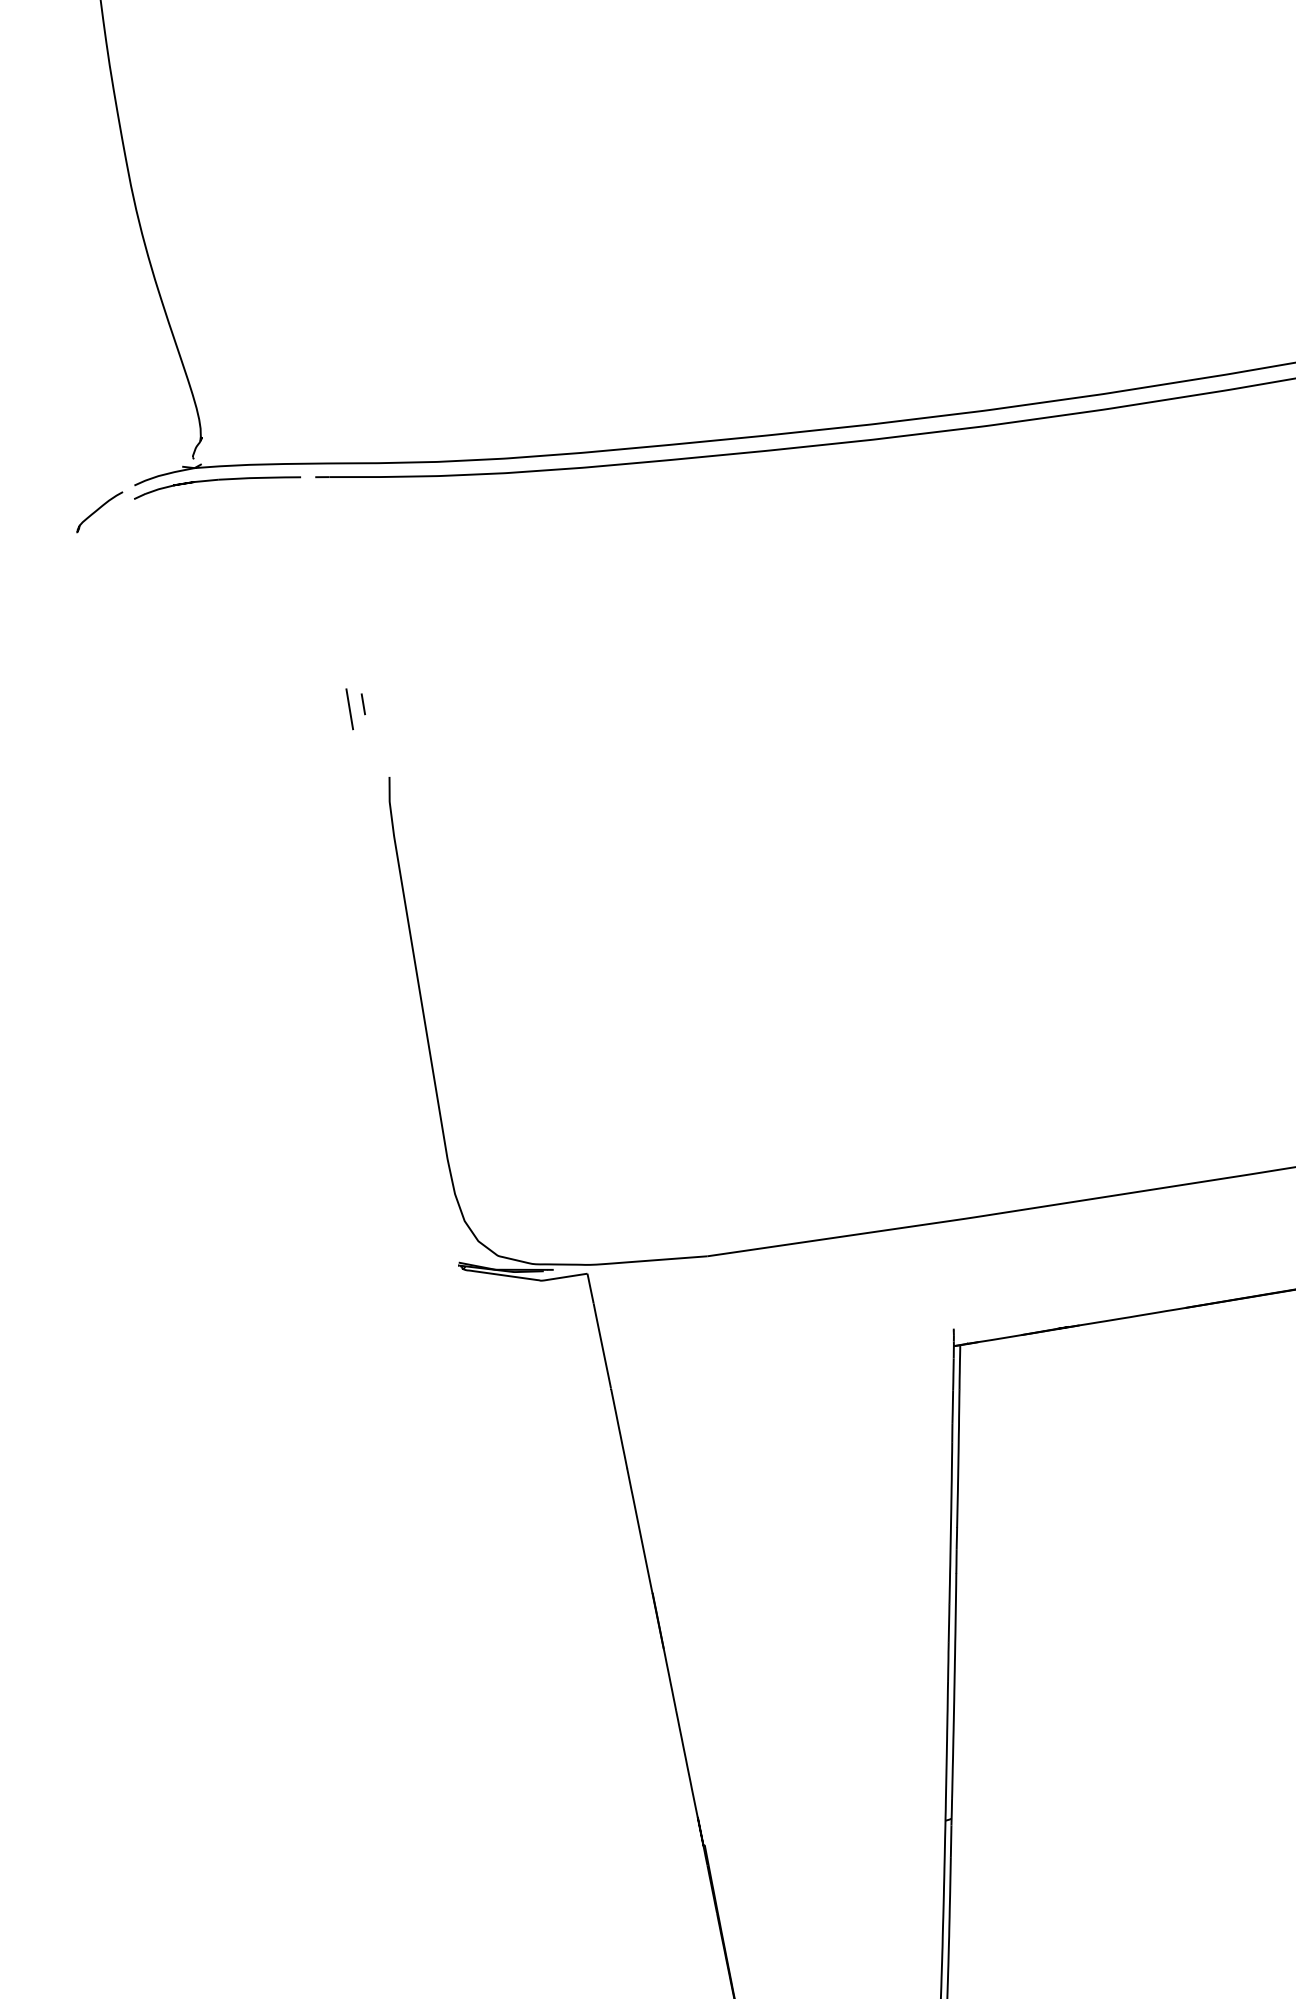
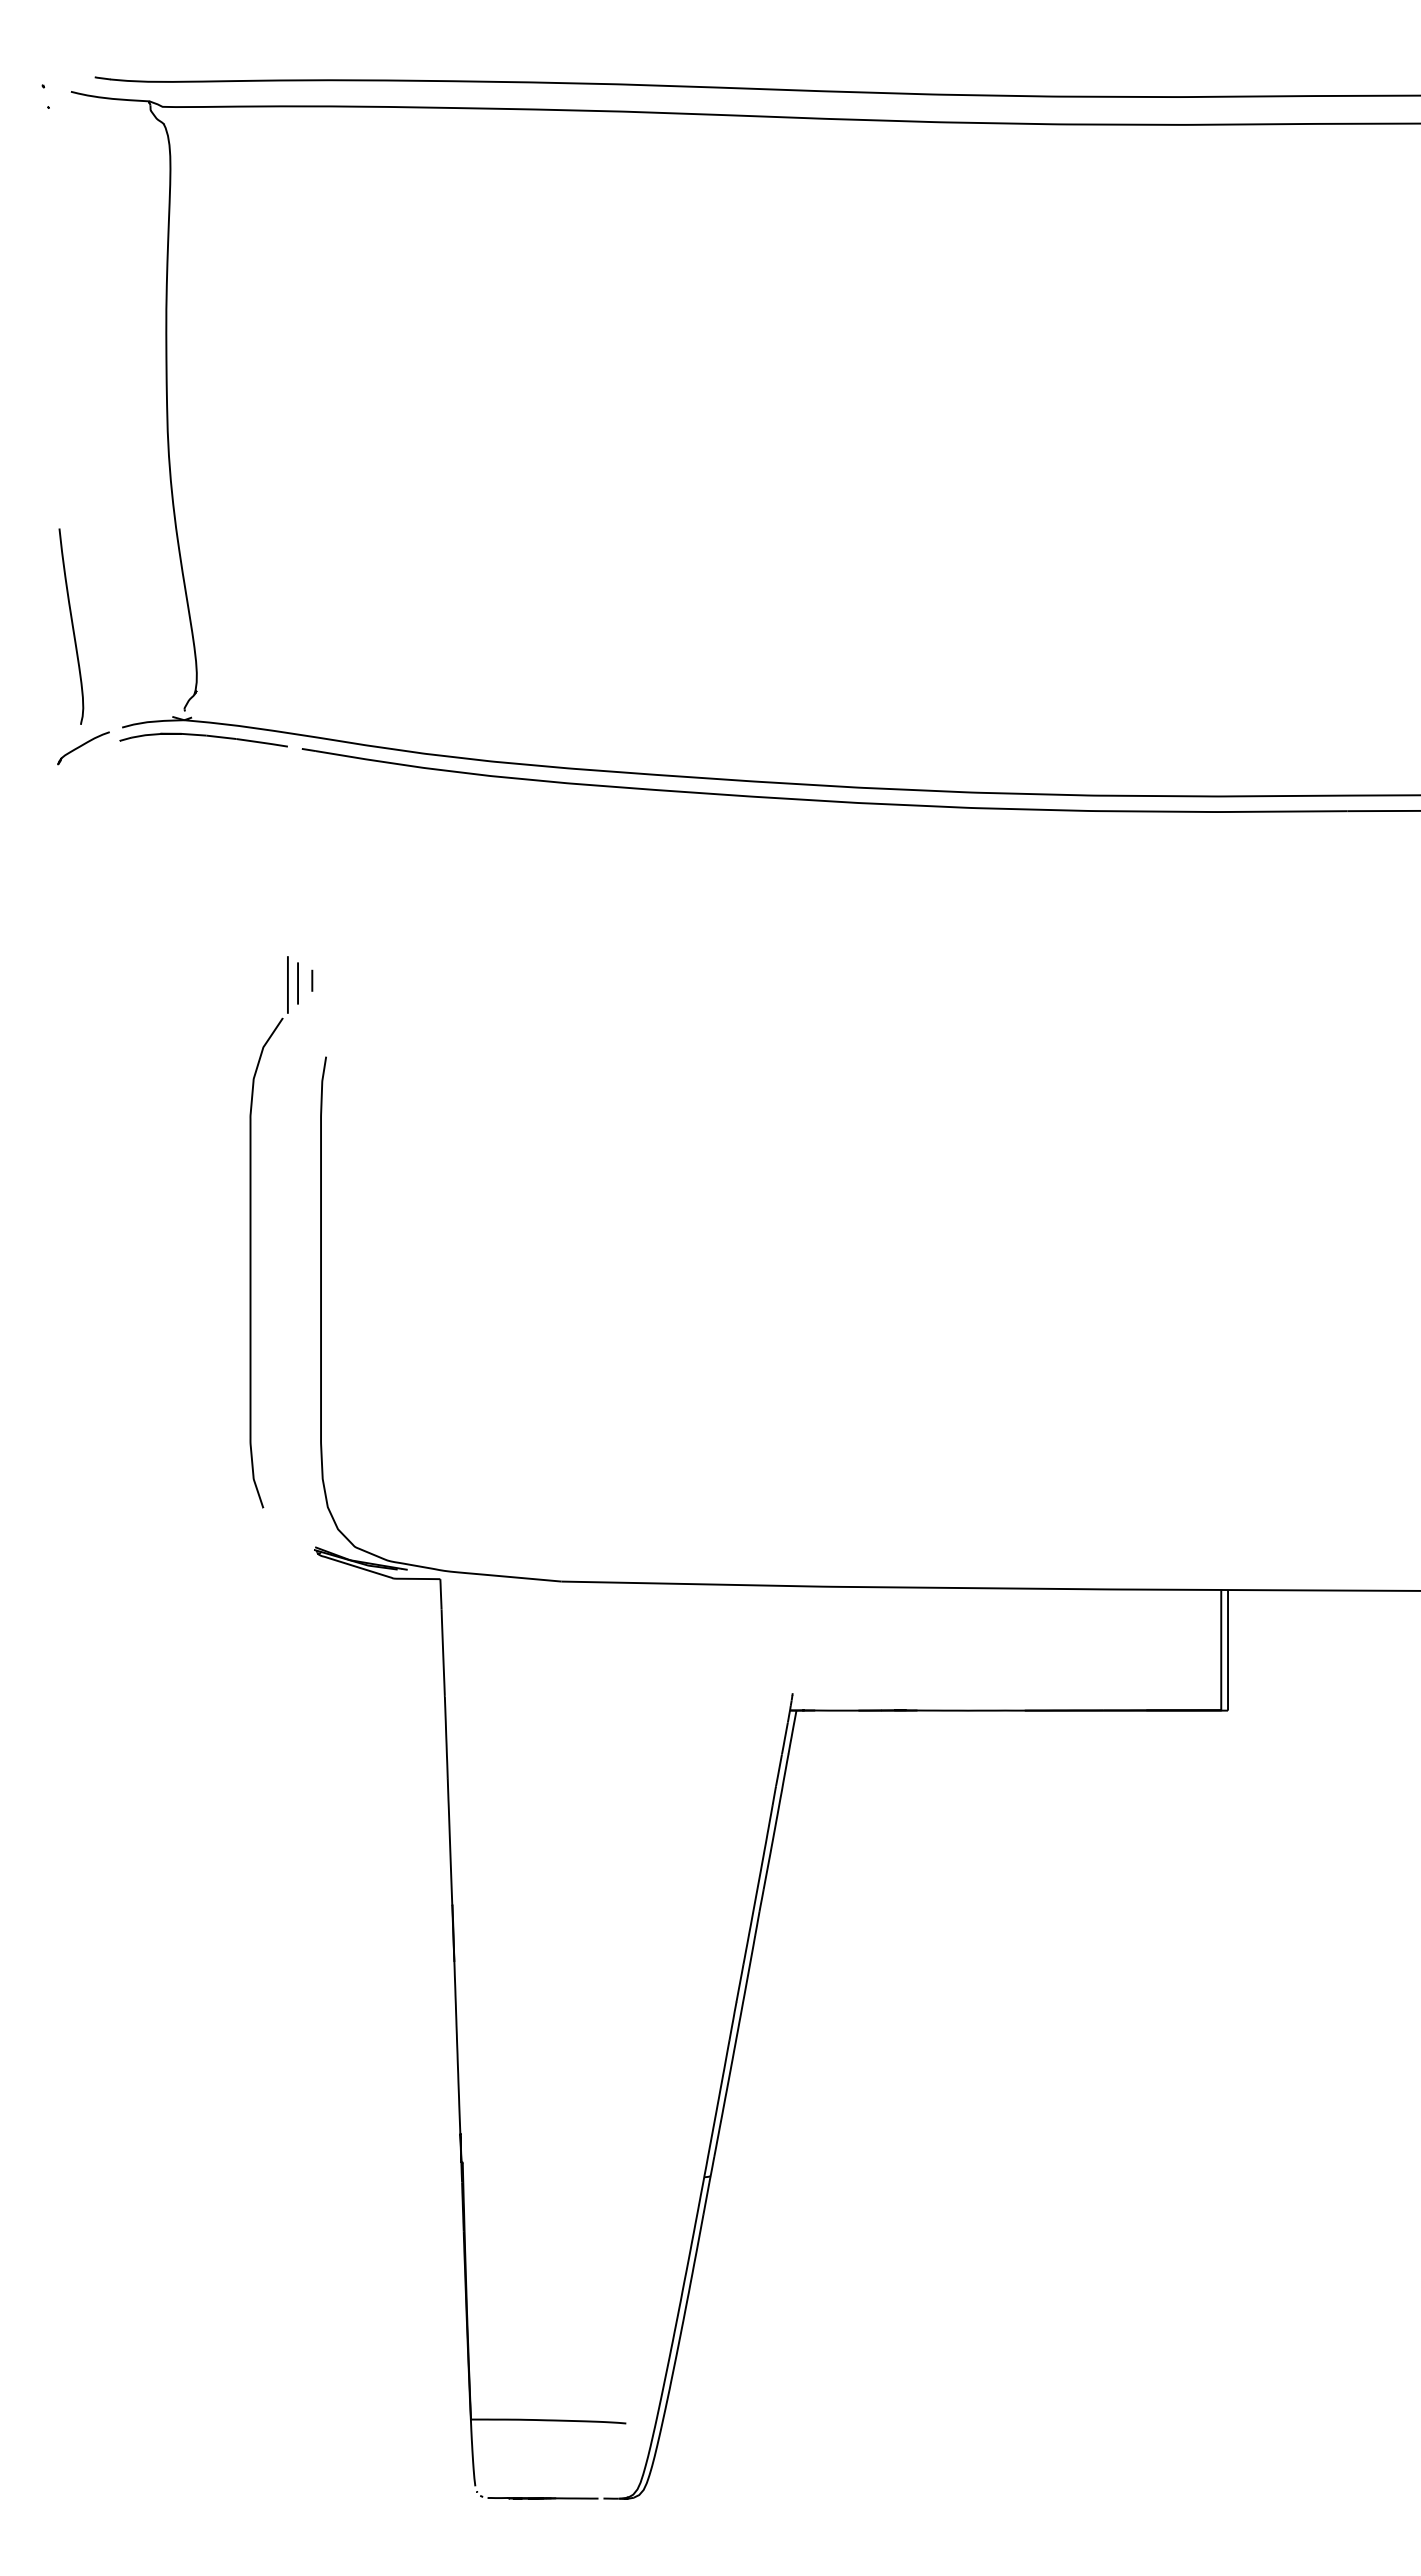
curve: (67, 393) -> (71, 625), added
part: (344, 962) -> (251, 1232), added

